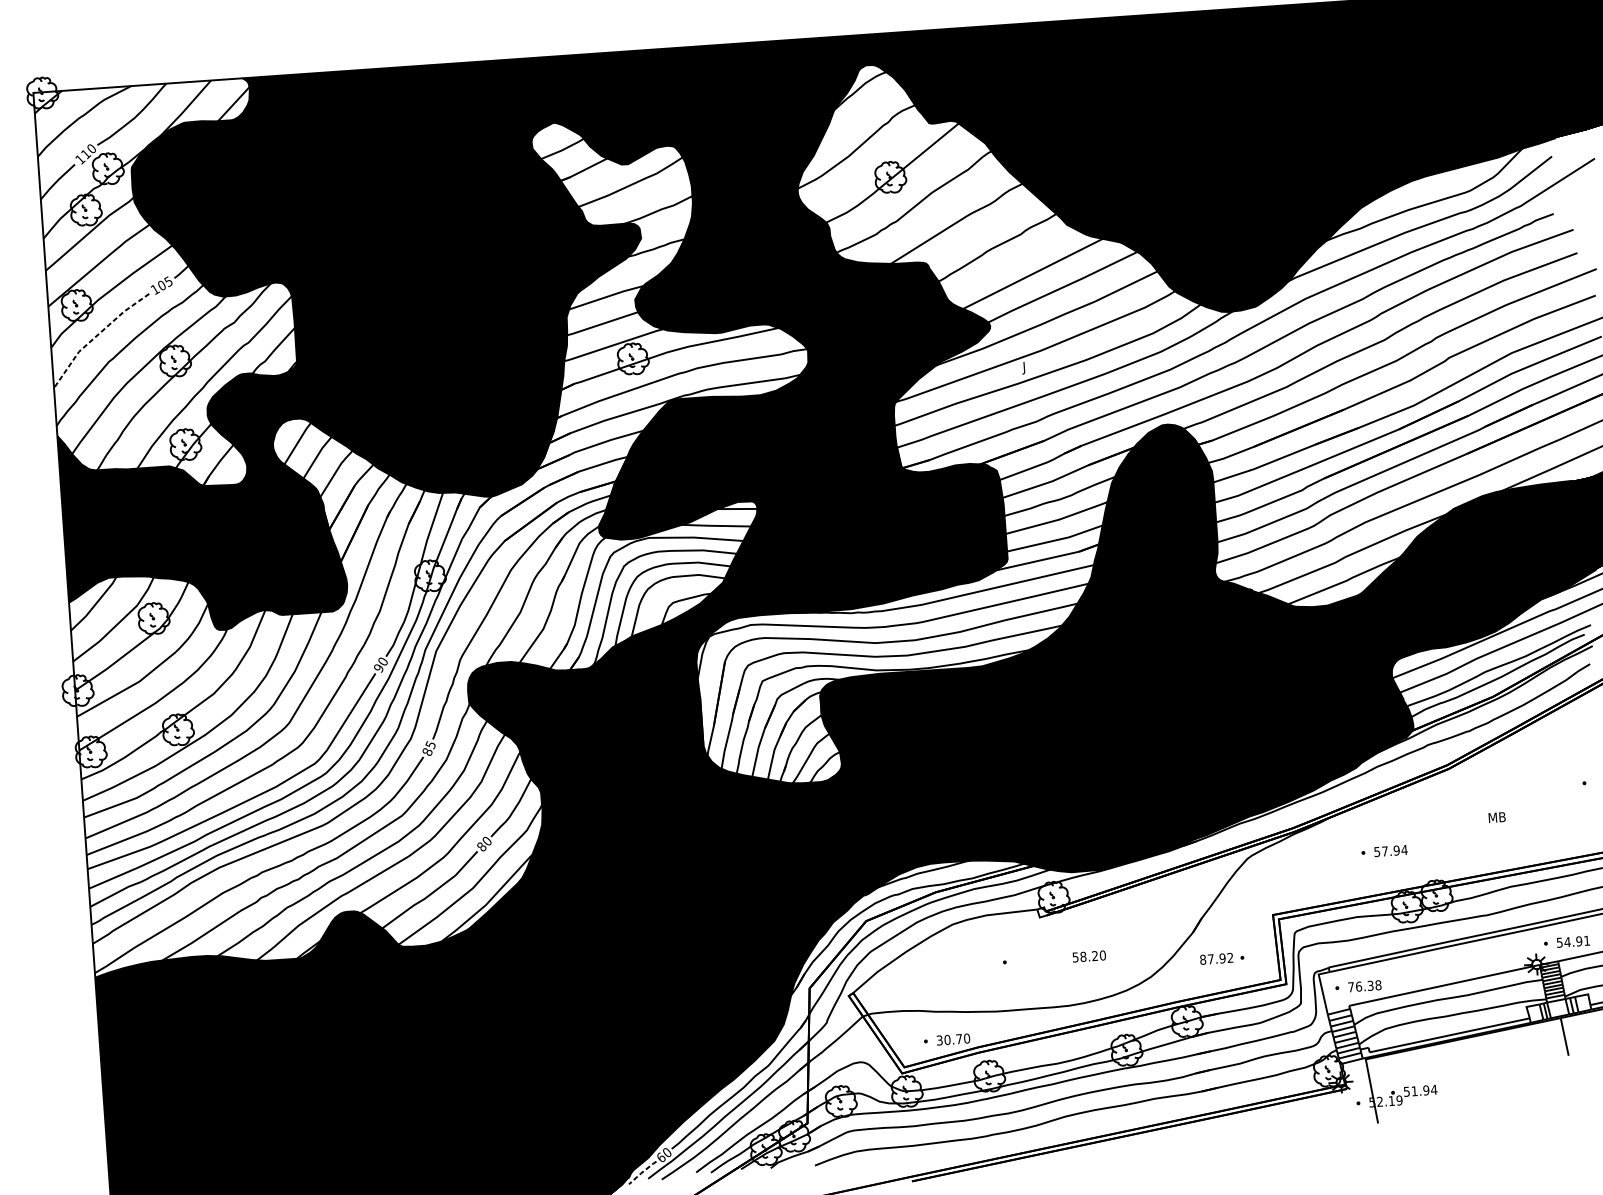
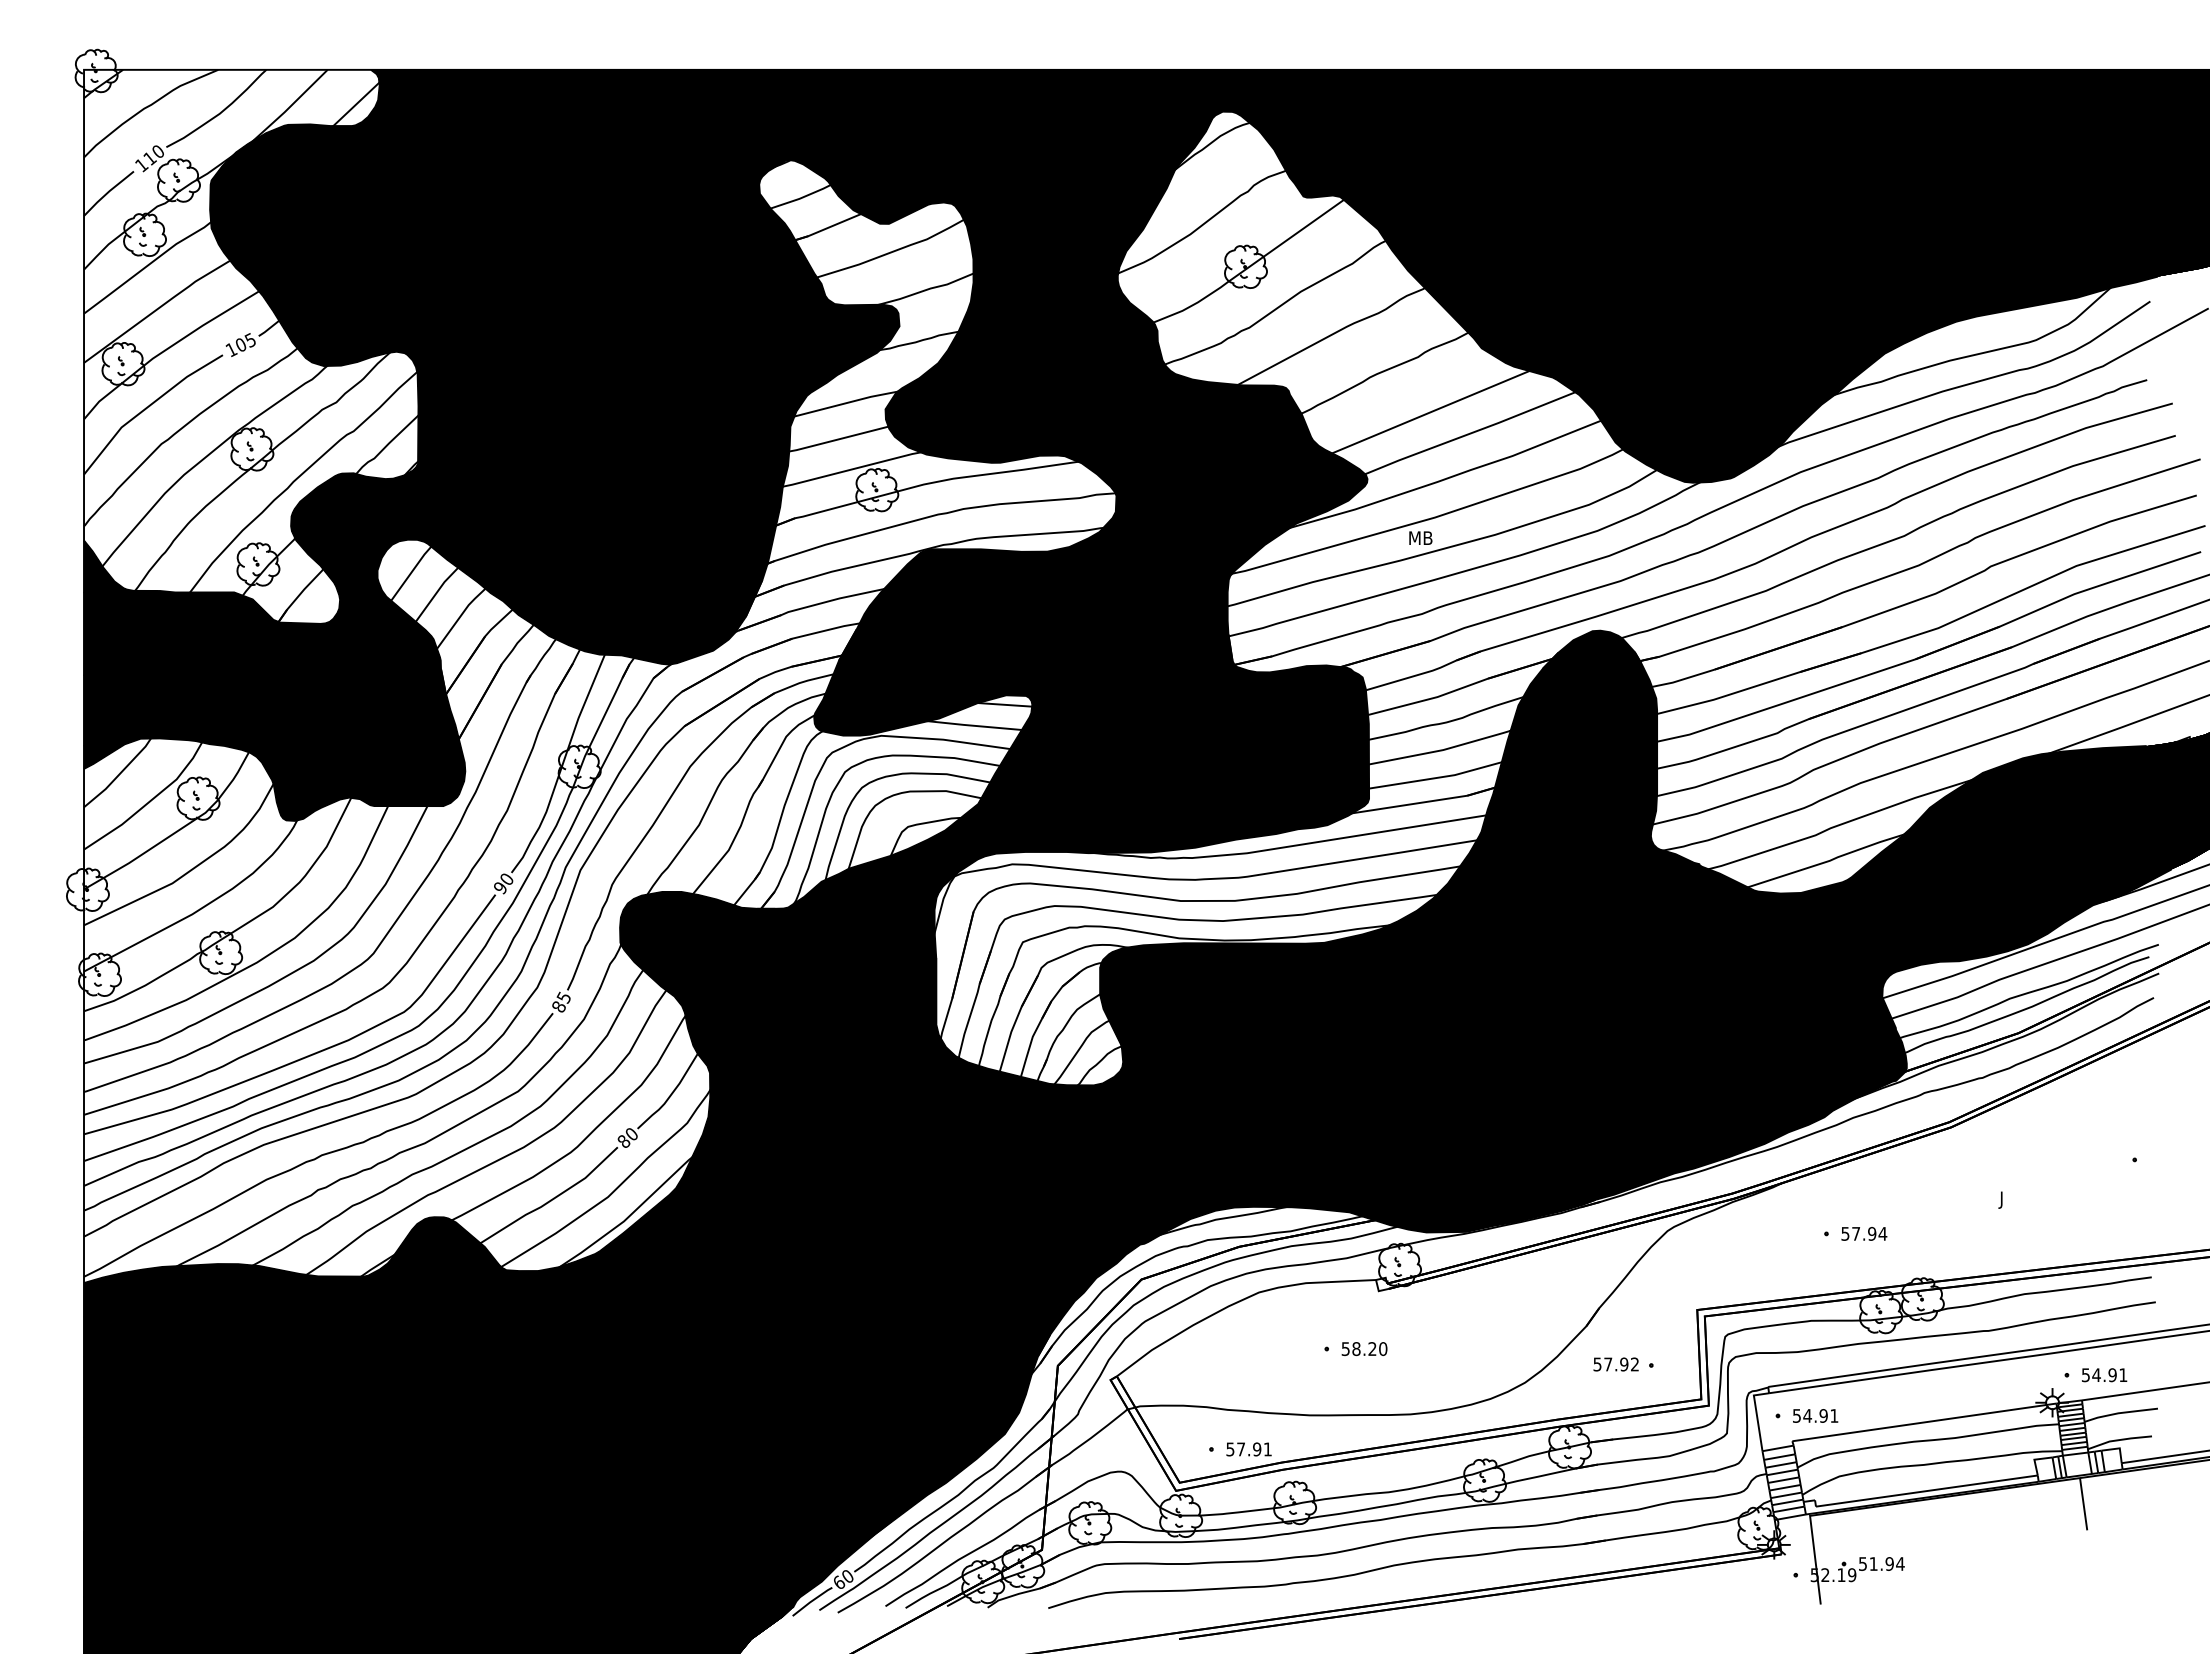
line: (96, 335) -> (146, 407), dashed -> solid
text: (1031, 367) -> (1419, 539), J -> MB
text: (1496, 818) -> (2011, 1199), MB -> J
text: (1089, 956) -> (1364, 1349), moved
text: (1203, 959) -> (1597, 1364), 87.92 -> 57.92
text: (1364, 985) -> (1815, 1415), 76.38 -> 54.91
text: (953, 1039) -> (1249, 1449), 30.70 -> 57.91
line: (642, 1171) -> (812, 1600), dashed -> solid

